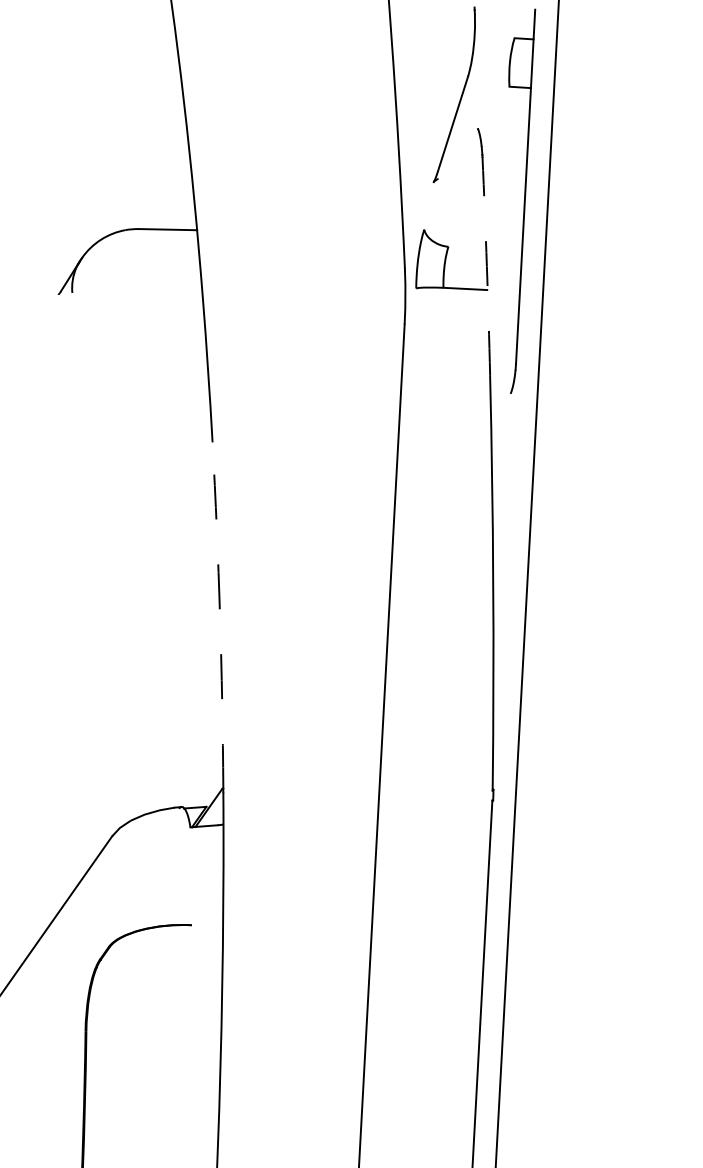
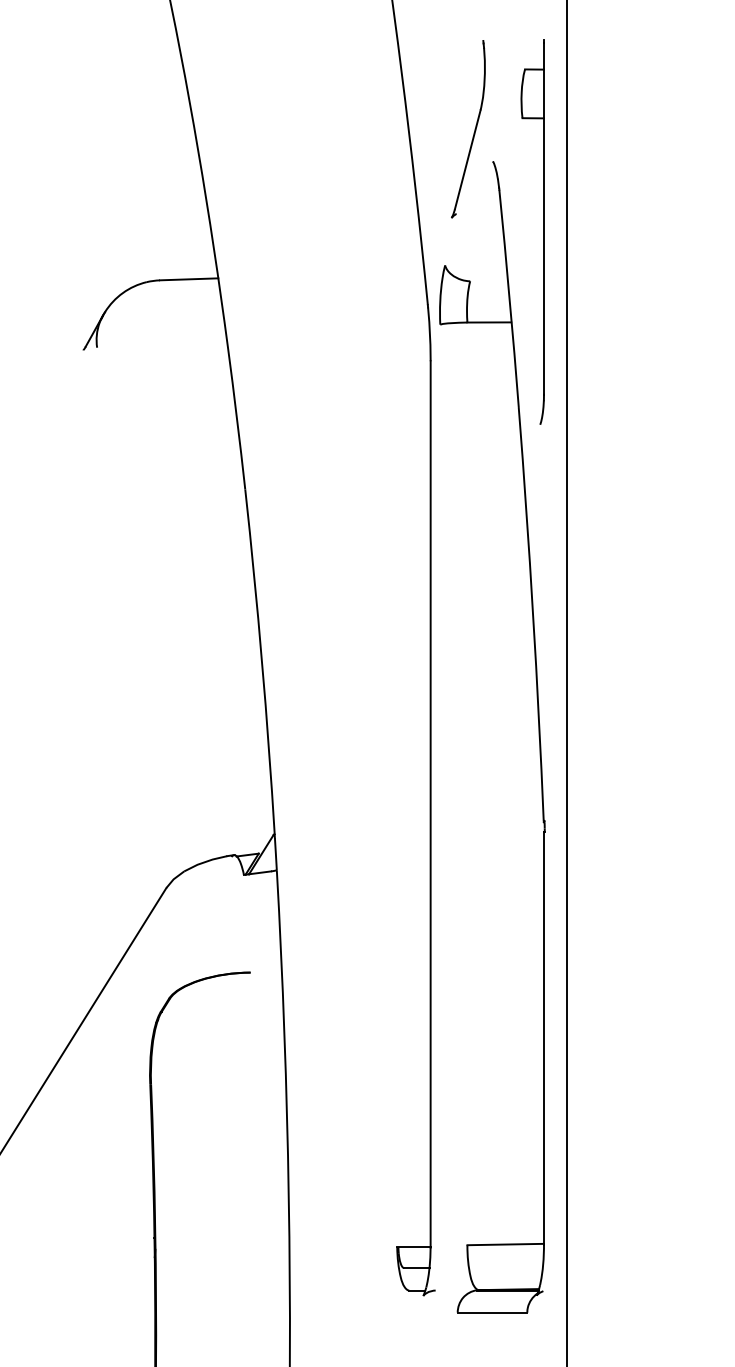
arc: (486, 266) -> (509, 298), dashed -> solid
arc: (220, 615) -> (262, 661), dashed -> solid

